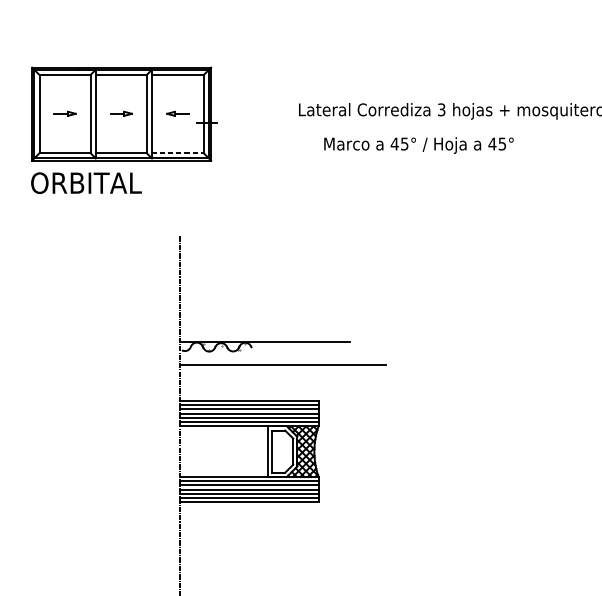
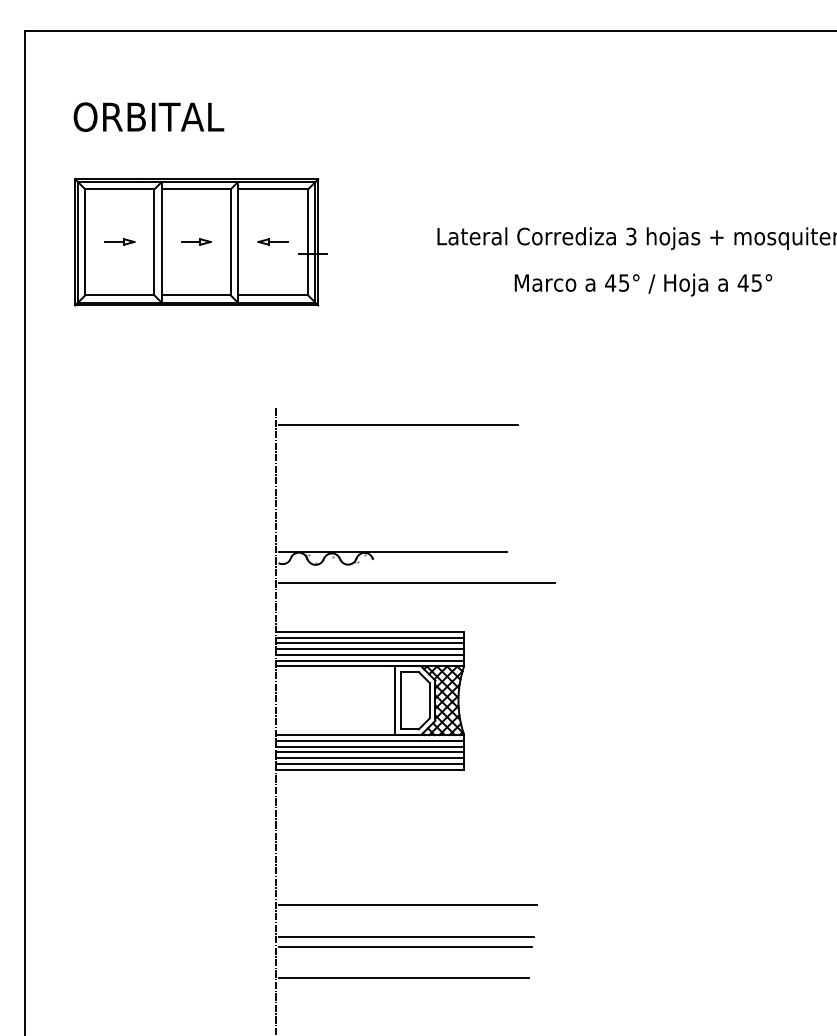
text: (418, 145) -> (643, 284), moved
line: (178, 153) -> (273, 295), dashed -> solid
text: (86, 182) -> (148, 116), moved
line: (270, 248) -> (398, 425), added

